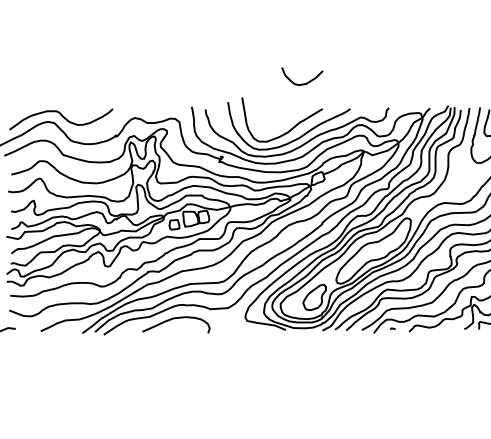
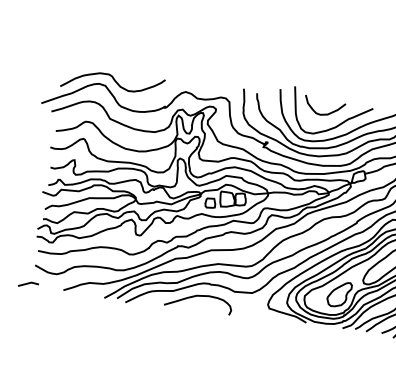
curve: (302, 83) -> (323, 113), moved

